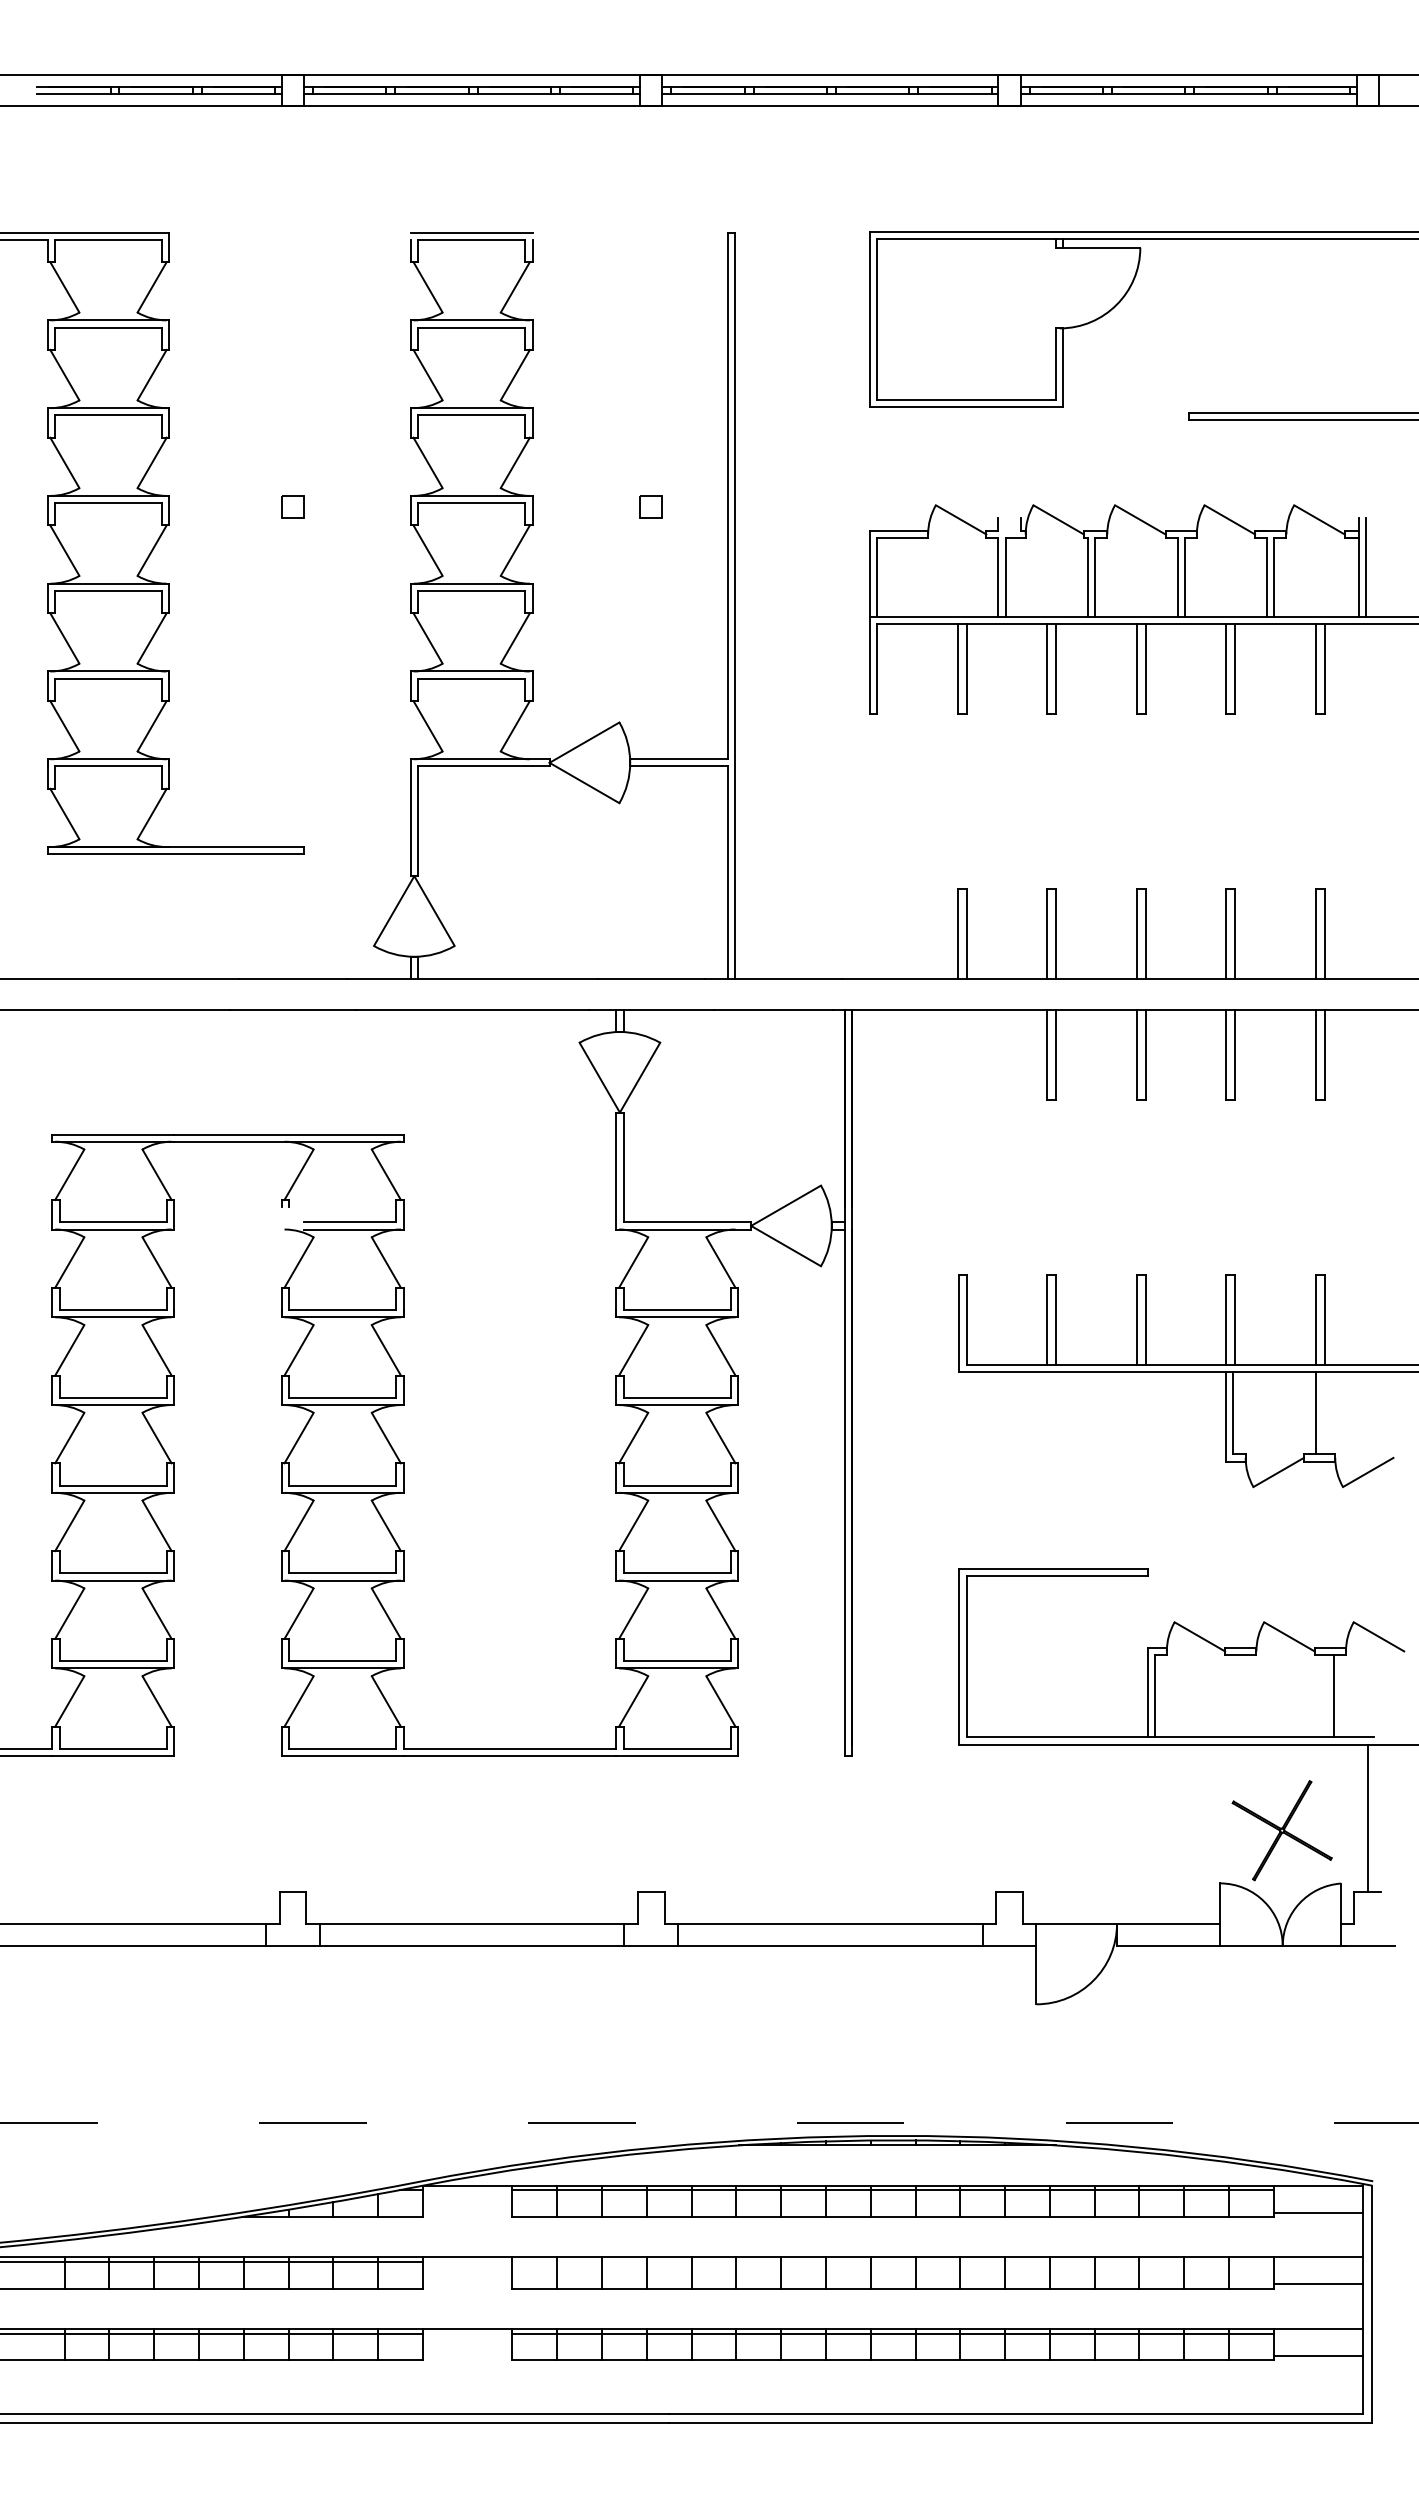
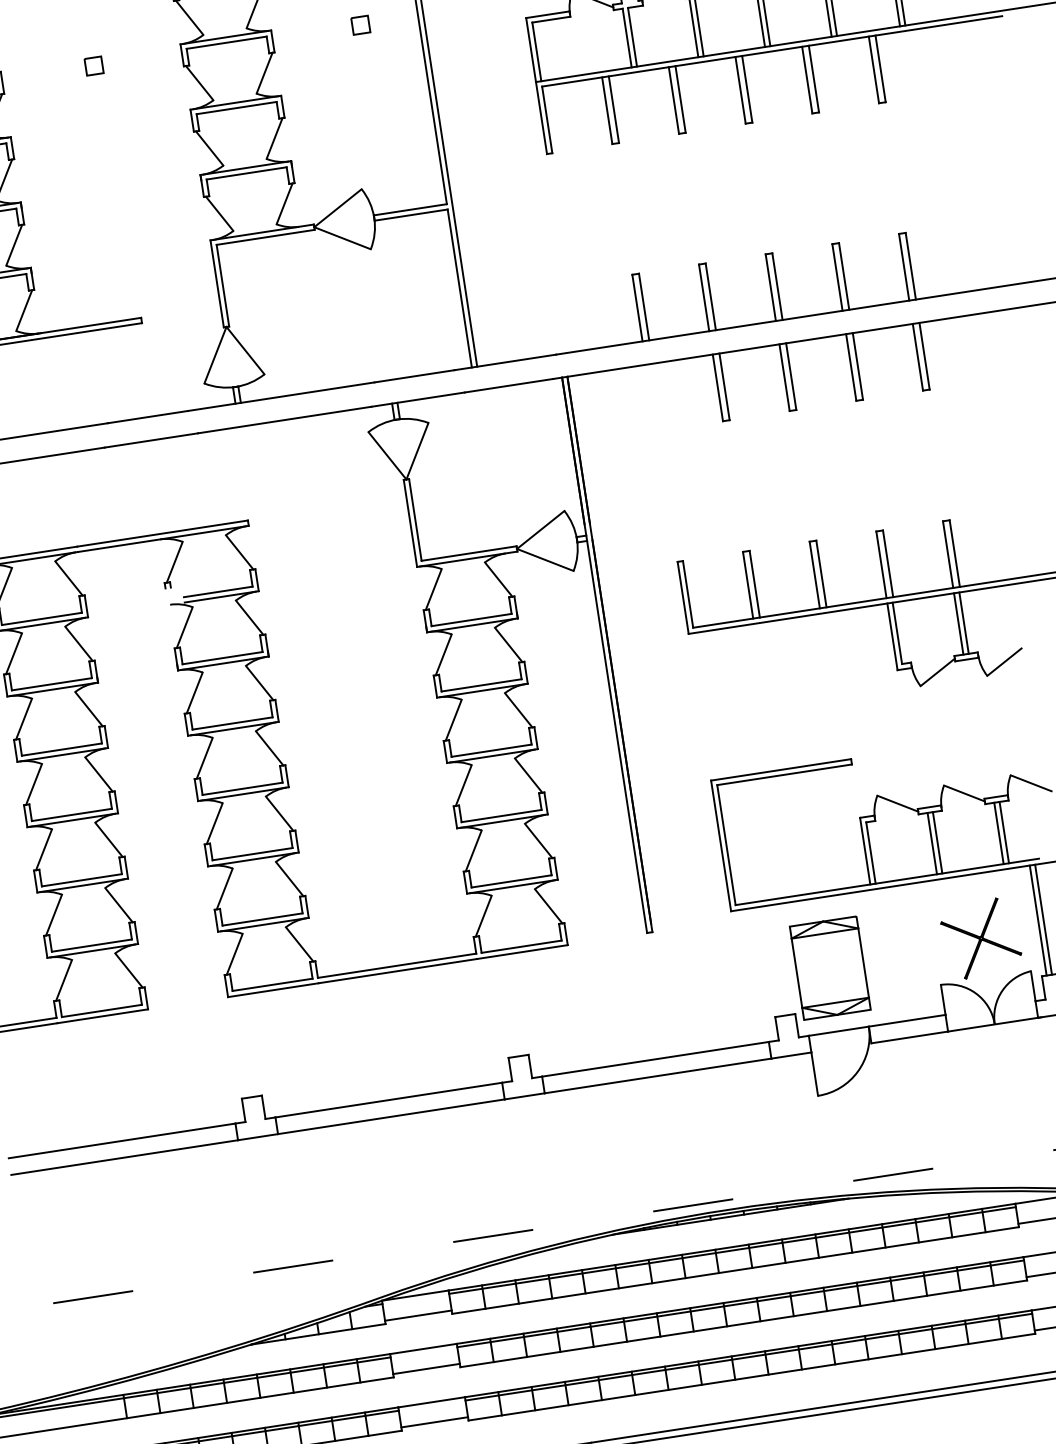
line: (1323, 1412) -> (964, 622), added
line: (1237, 1695) -> (932, 843), added
line: (1244, 1695) -> (937, 842), added
line: (1326, 1695) -> (998, 832), added
line: (1360, 1818) -> (1038, 920), added
part: (1077, 1838) -> (829, 967), added
line: (467, 2212) -> (418, 1315), added
line: (892, 2261) -> (740, 1303), added
line: (467, 2284) -> (426, 1369), added
line: (467, 2355) -> (434, 1422), added

